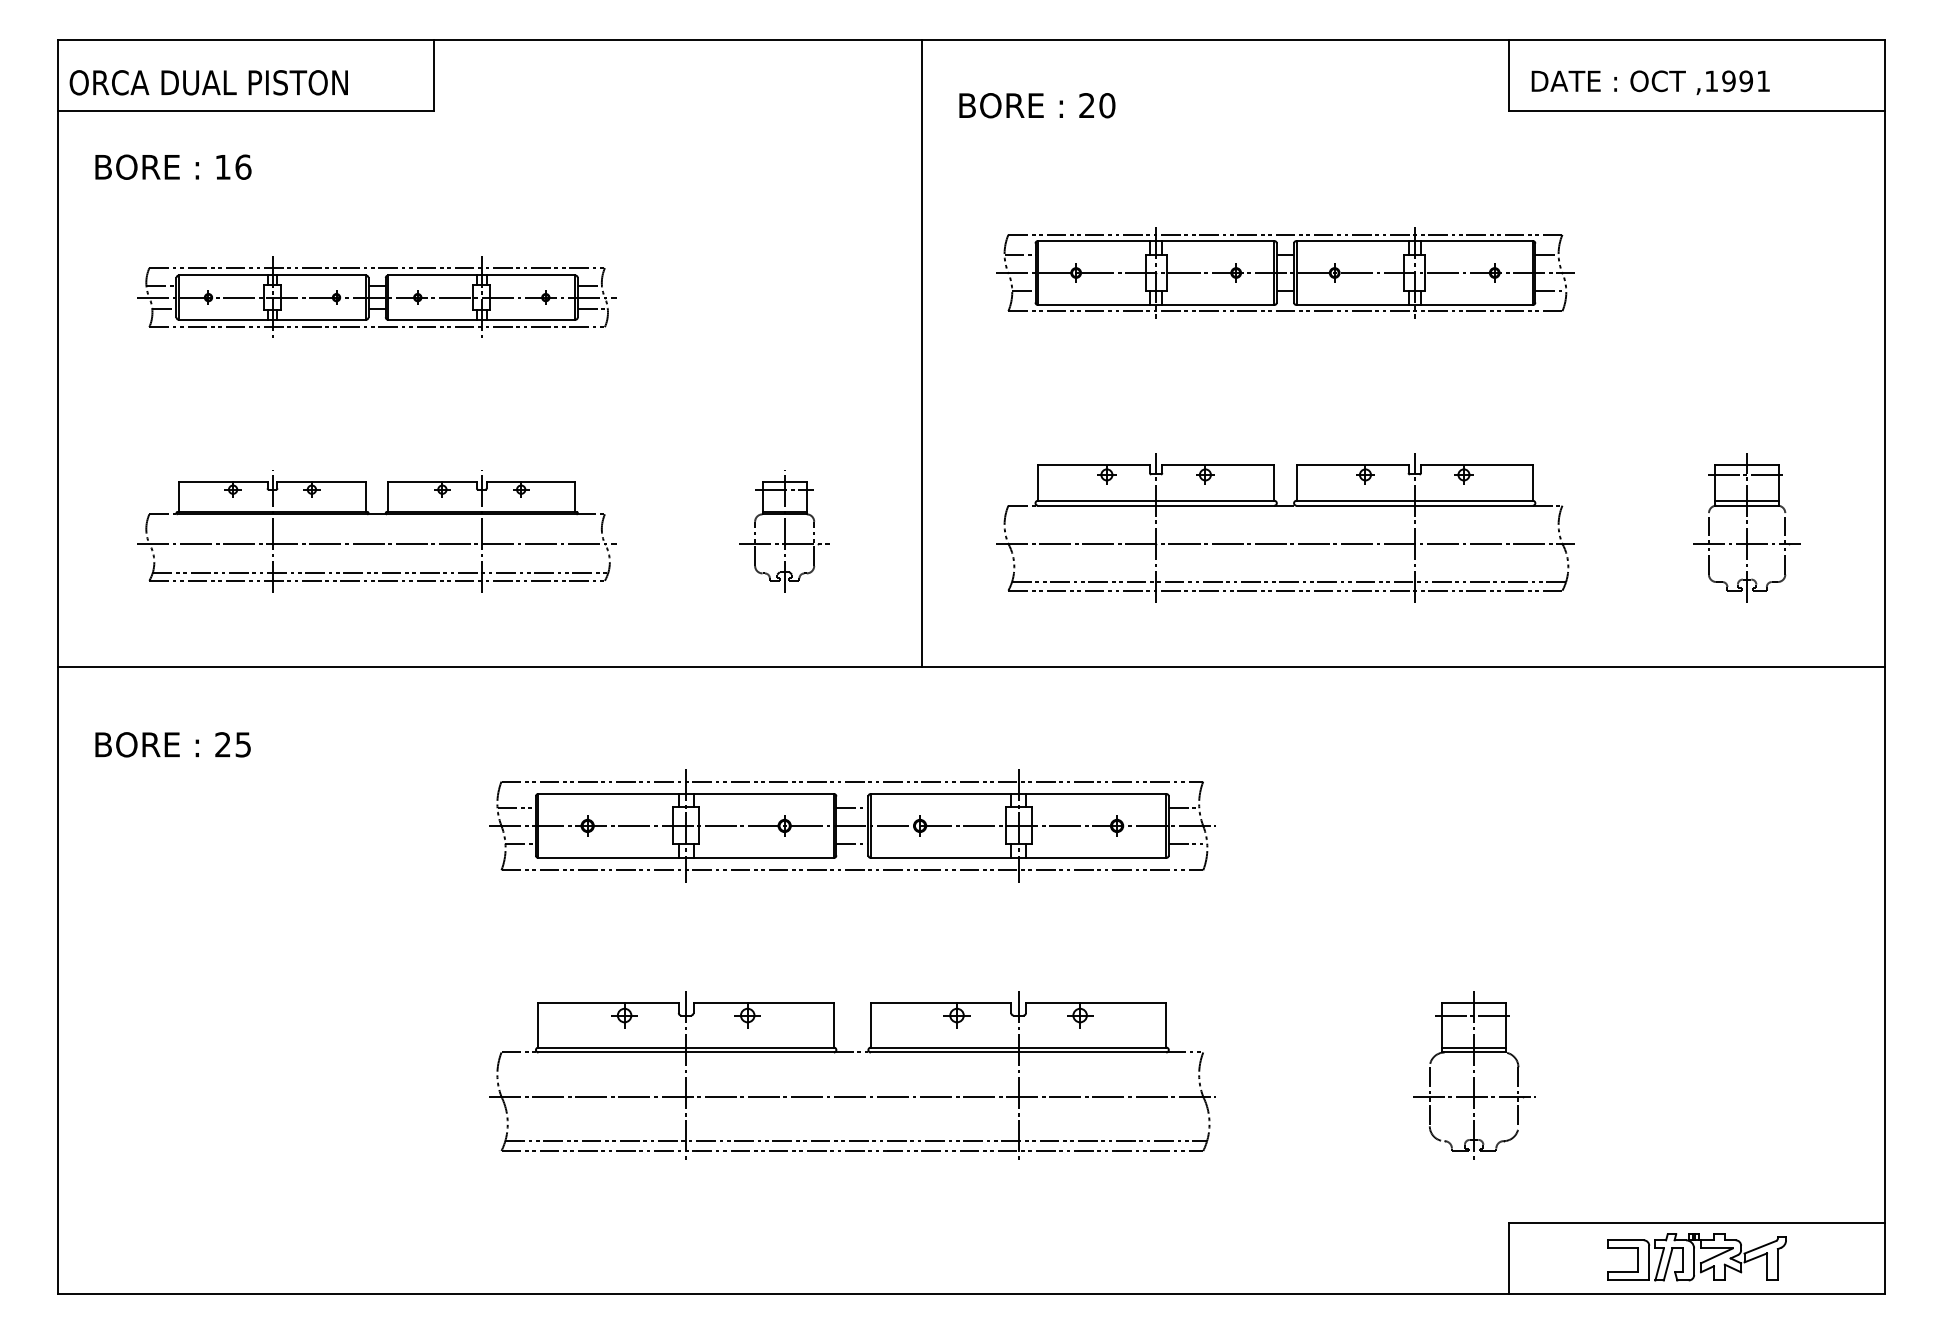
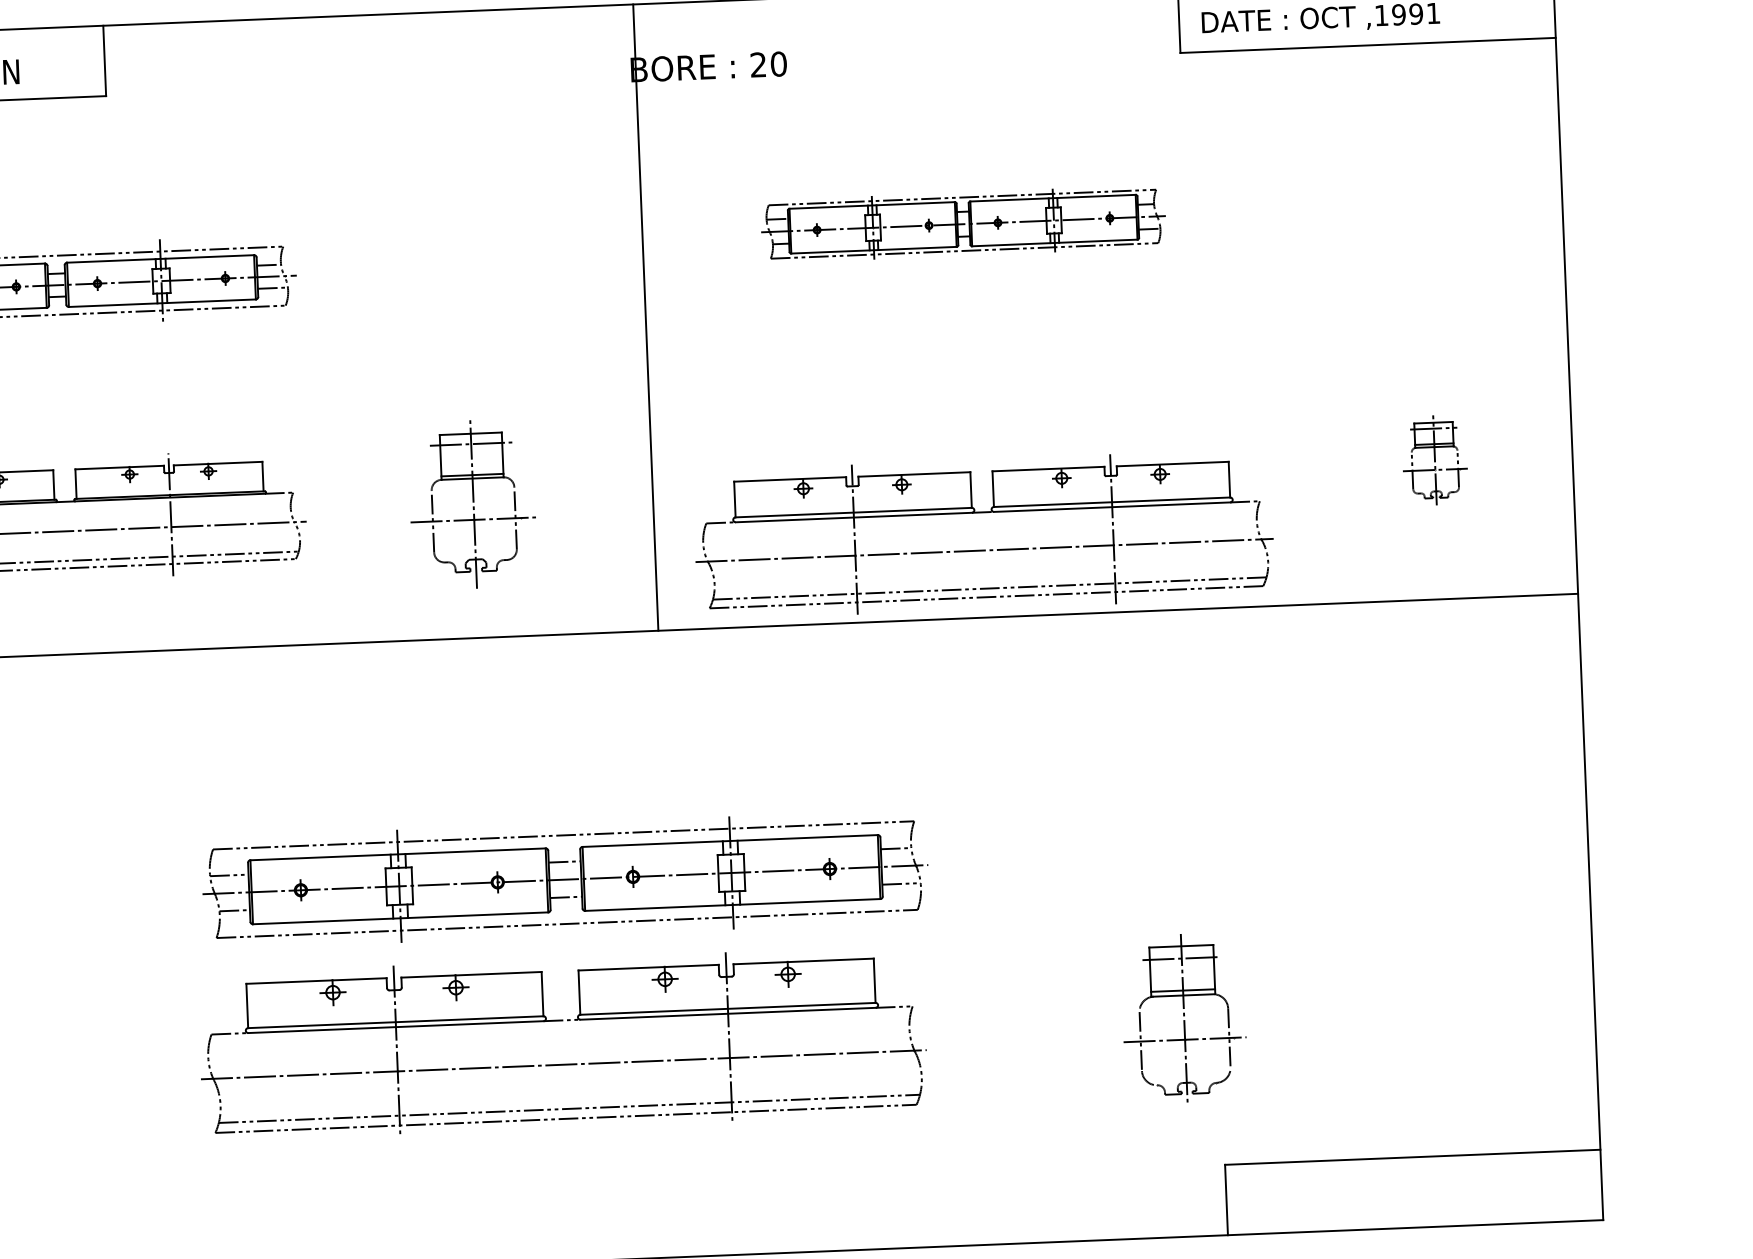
part: (1285, 272) -> (963, 223), size x0.7
line: (922, 353) -> (646, 317), moved
part: (1746, 527) -> (1434, 459), size x0.6
part: (784, 531) -> (473, 502), size x1.4
part: (1285, 543) -> (984, 550), moved
part: (852, 825) -> (565, 879), moved
part: (1696, 1257) -> (1413, 1191), removed

